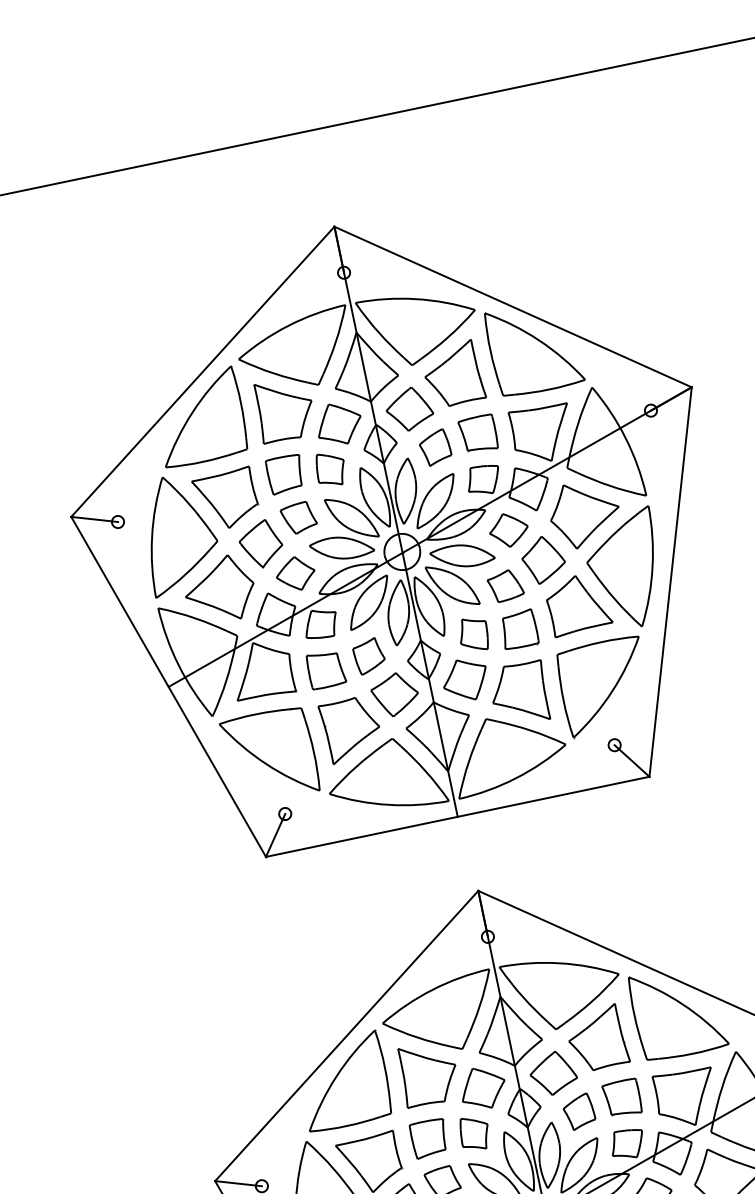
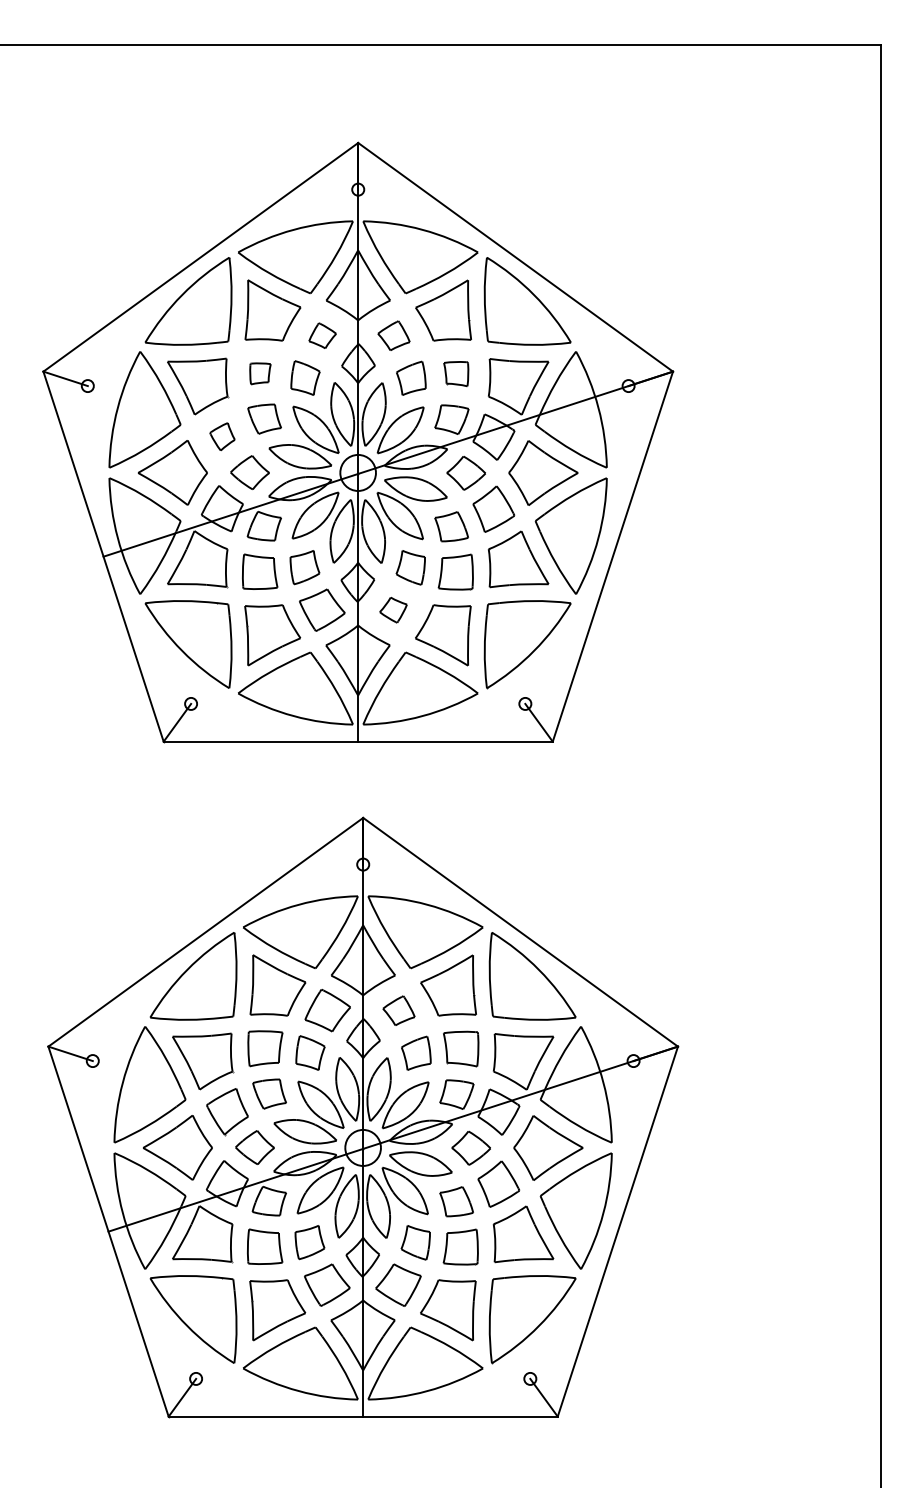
part: (408, 409) -> (393, 335), size x0.7
part: (338, 423) -> (322, 335), size x0.6
part: (478, 433) -> (456, 373), size x0.7
part: (285, 474) -> (260, 373), size x0.6
part: (261, 543) -> (222, 436), size x0.6
part: (465, 679) -> (393, 609), size x0.6
part: (552, 1073) -> (398, 1010), size x0.7

